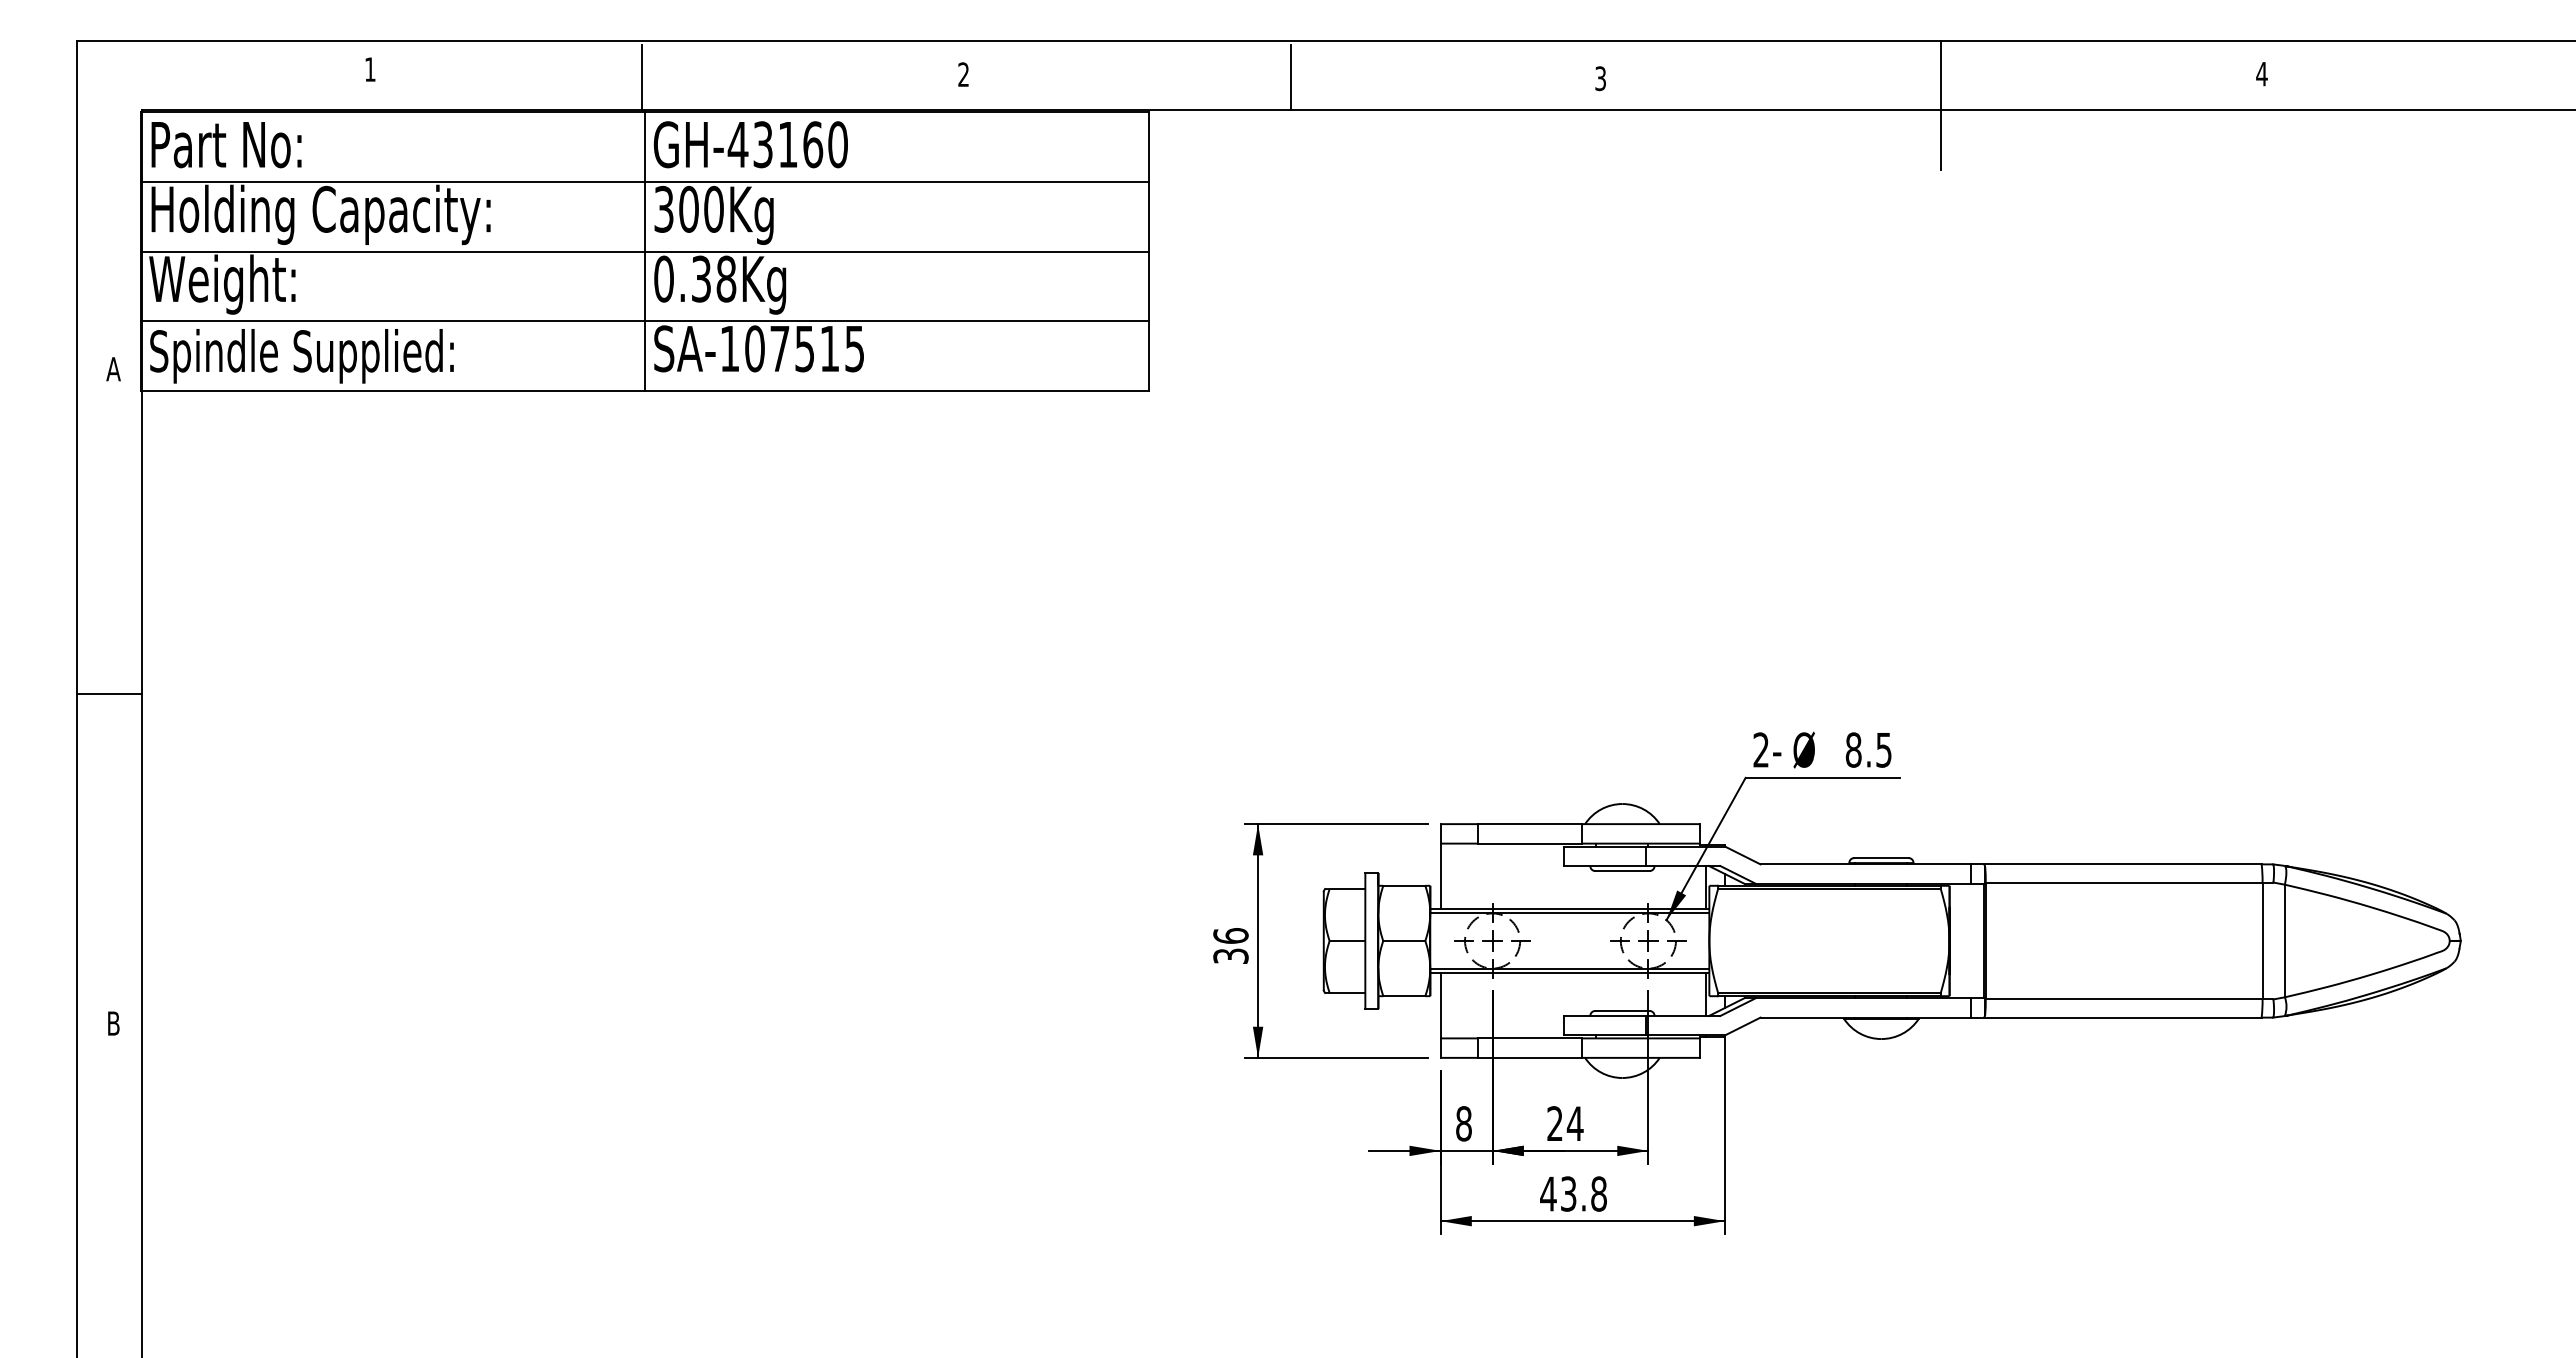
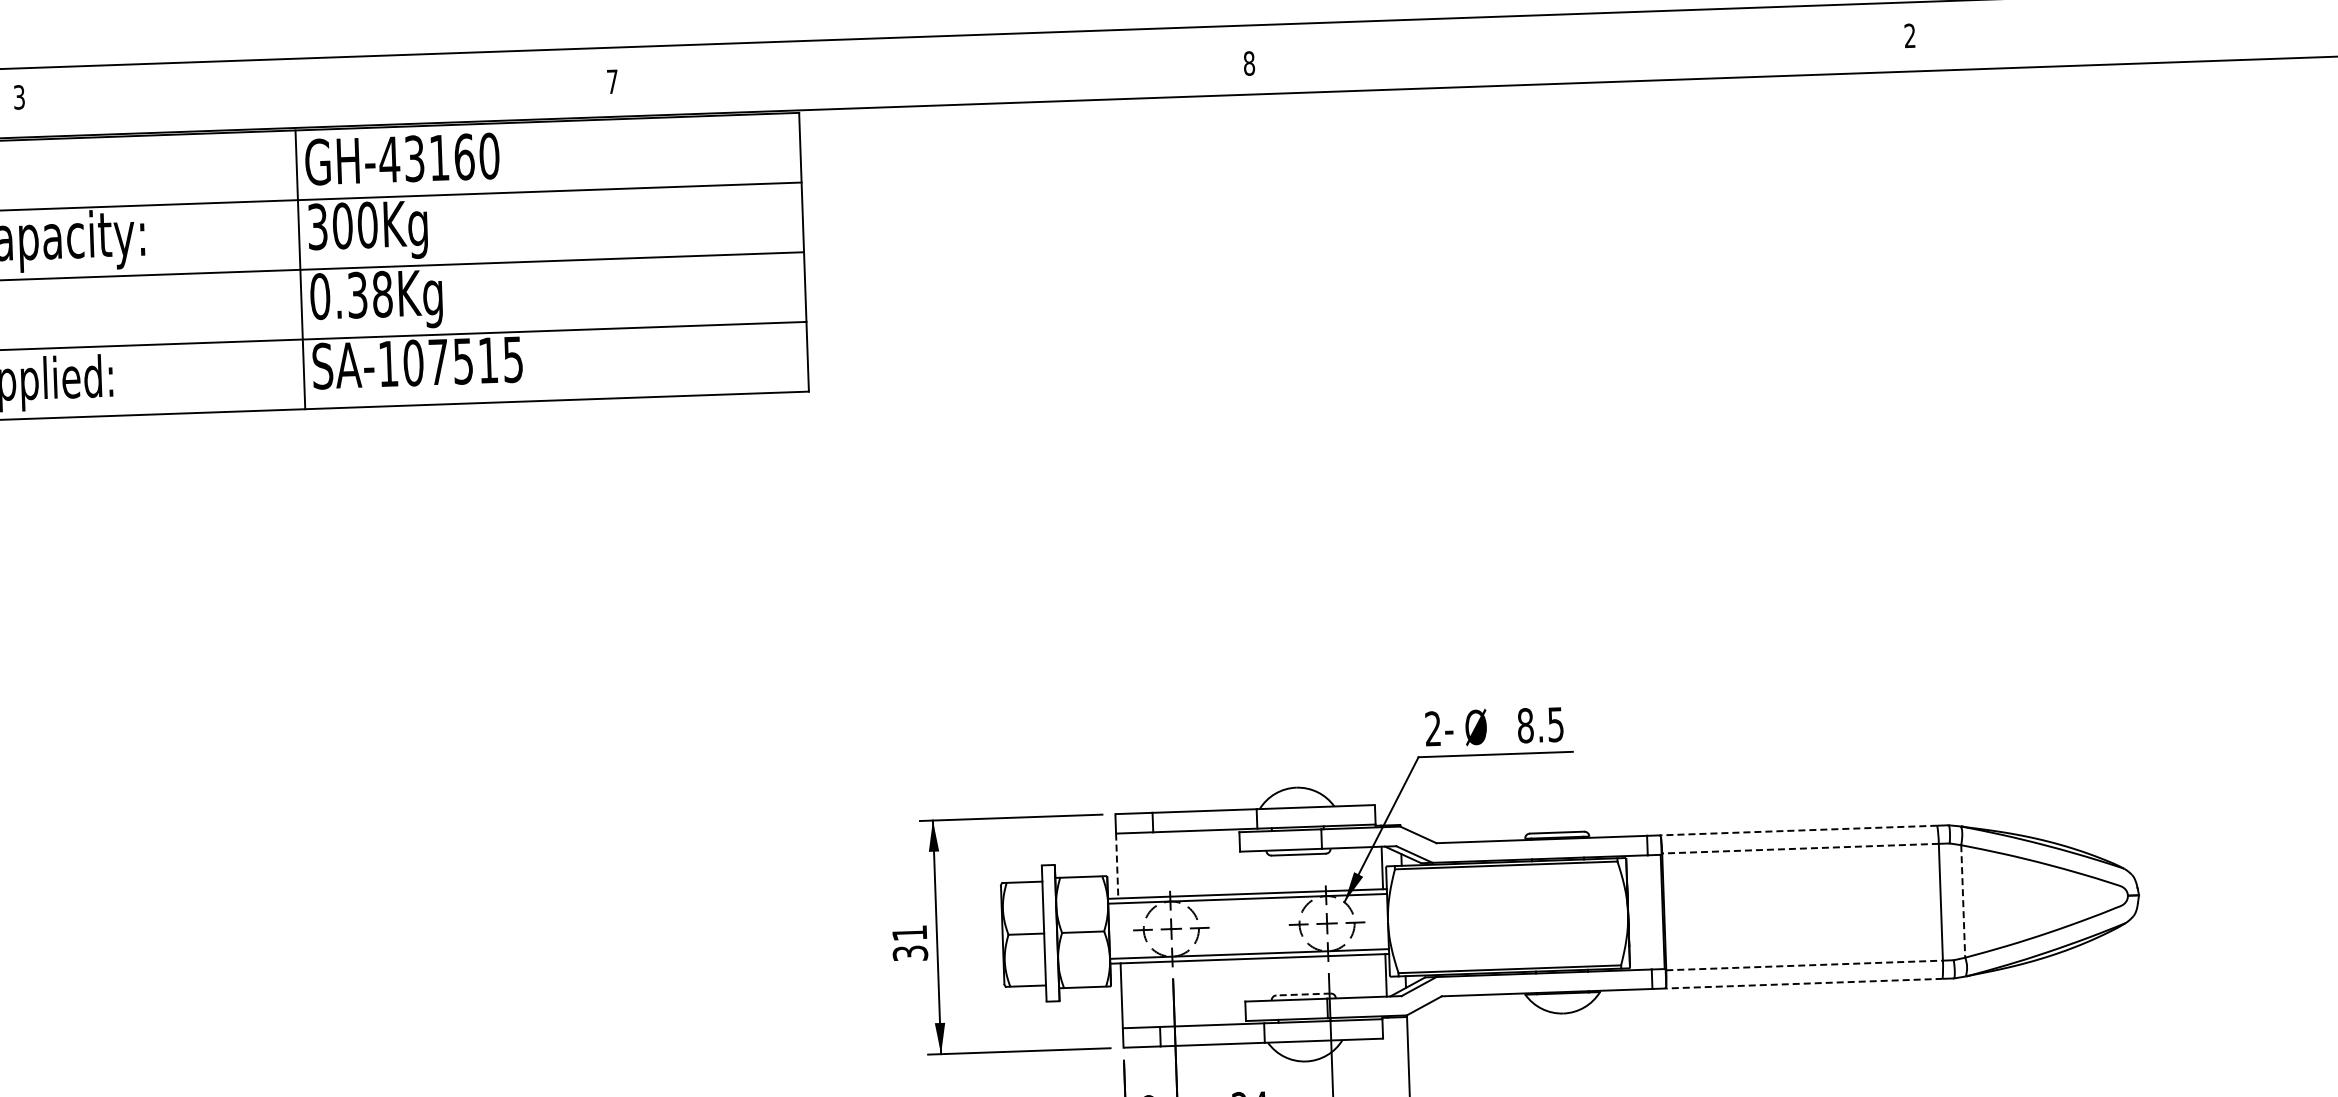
text: (370, 69) -> (19, 97), 1 -> 3
text: (2261, 73) -> (1909, 35), 4 -> 2
text: (963, 74) -> (612, 81), 2 -> 7
line: (642, 76) -> (291, 94), removed
line: (1291, 76) -> (940, 72), removed
text: (1600, 78) -> (1249, 63), 3 -> 8
line: (1940, 105) -> (1589, 78), removed
line: (2122, 864) -> (1798, 830), solid -> dashed
line: (1440, 876) -> (1117, 866), solid -> dashed
line: (2123, 882) -> (1799, 848), solid -> dashed
text: (1230, 935) -> (909, 932), 36 -> 31
line: (2284, 941) -> (1962, 901), solid -> dashed
line: (2124, 999) -> (1804, 965), solid -> dashed
line: (1621, 1010) -> (1302, 994), solid -> dashed
line: (2122, 1017) -> (1803, 983), solid -> dashed

